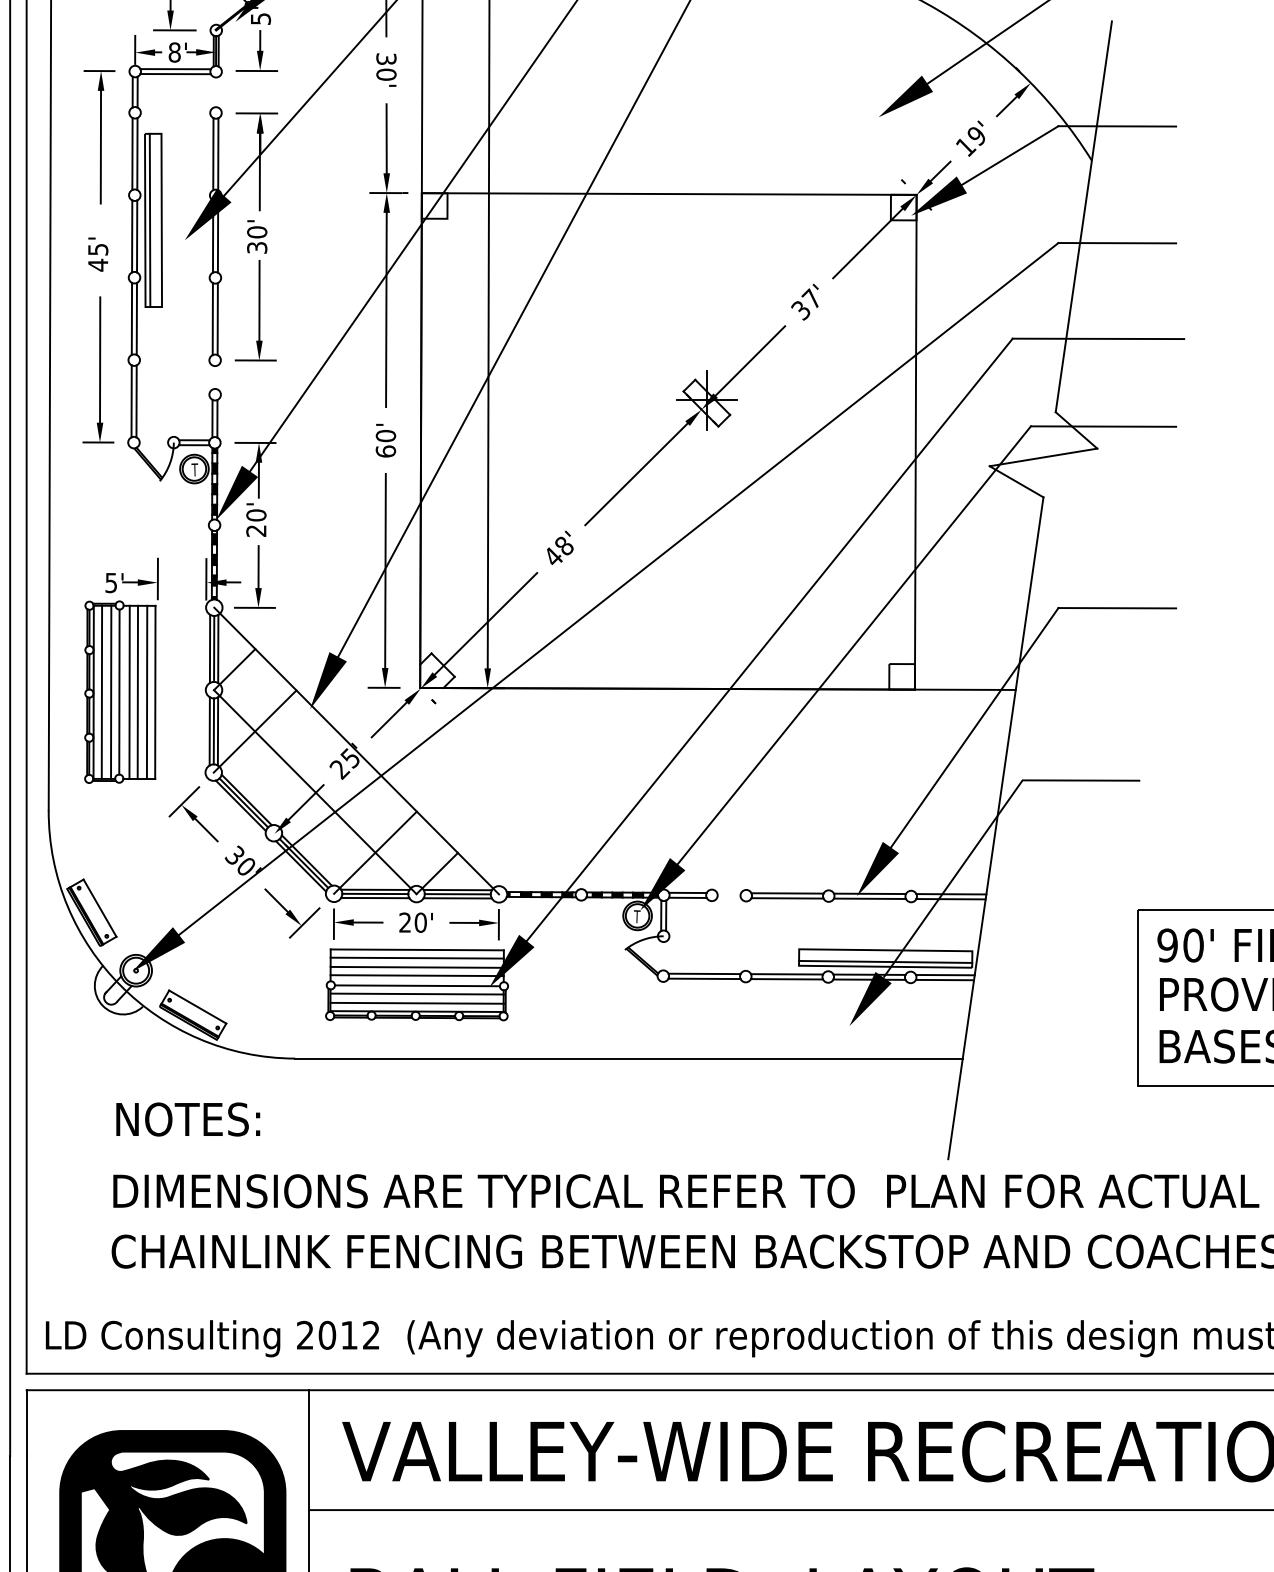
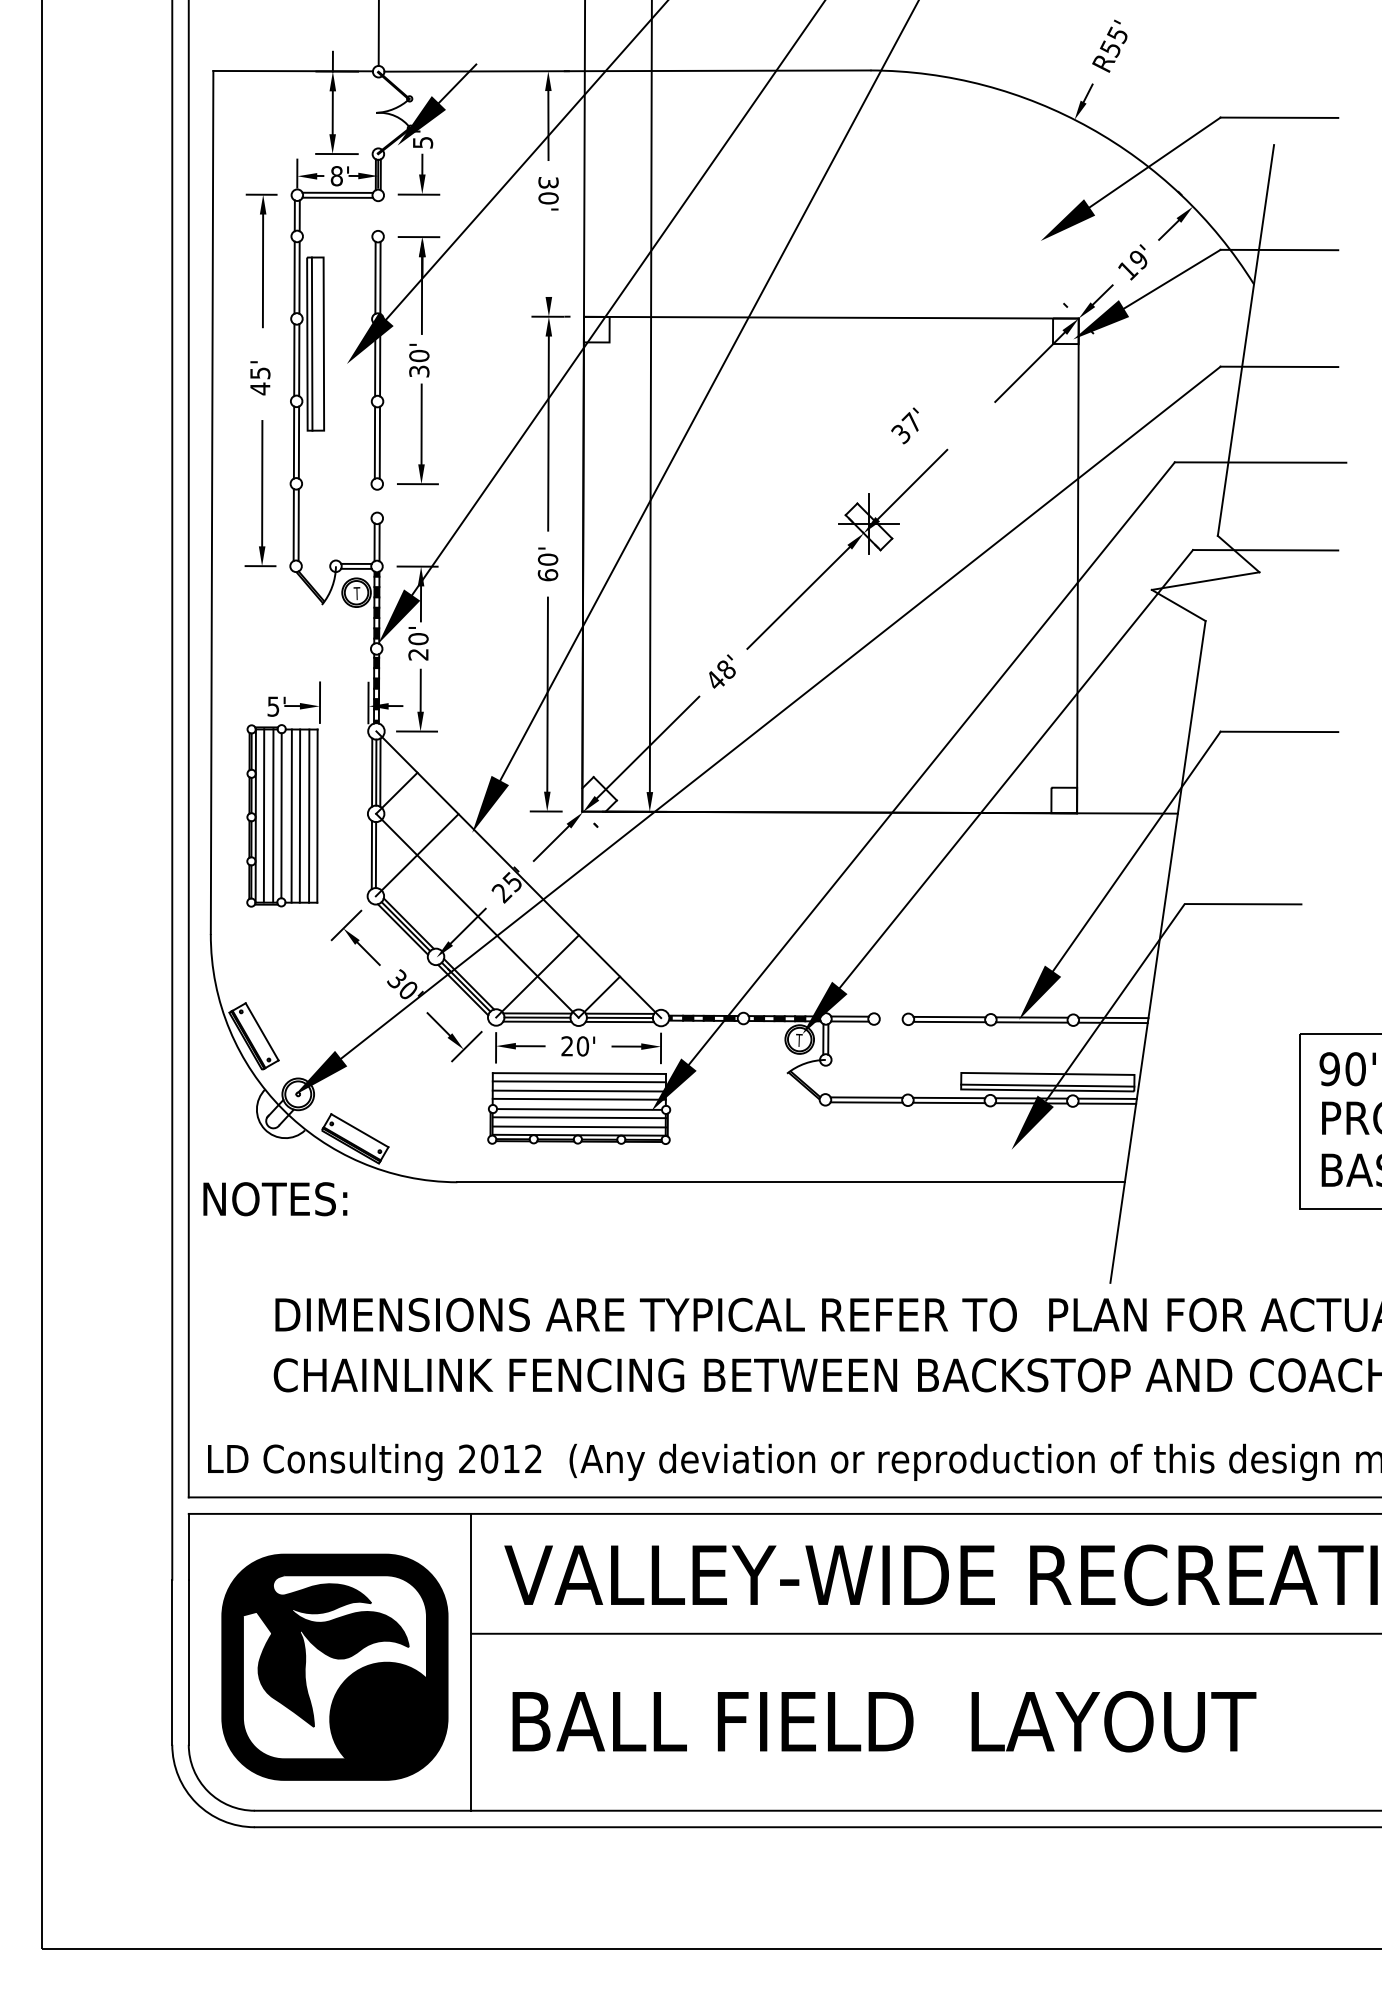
line: (386, 137) -> (548, 261), removed
text: (804, 301) -> (904, 425), moved
line: (218, 731) -> (380, 855), removed
text: (188, 1119) -> (275, 1199), moved

